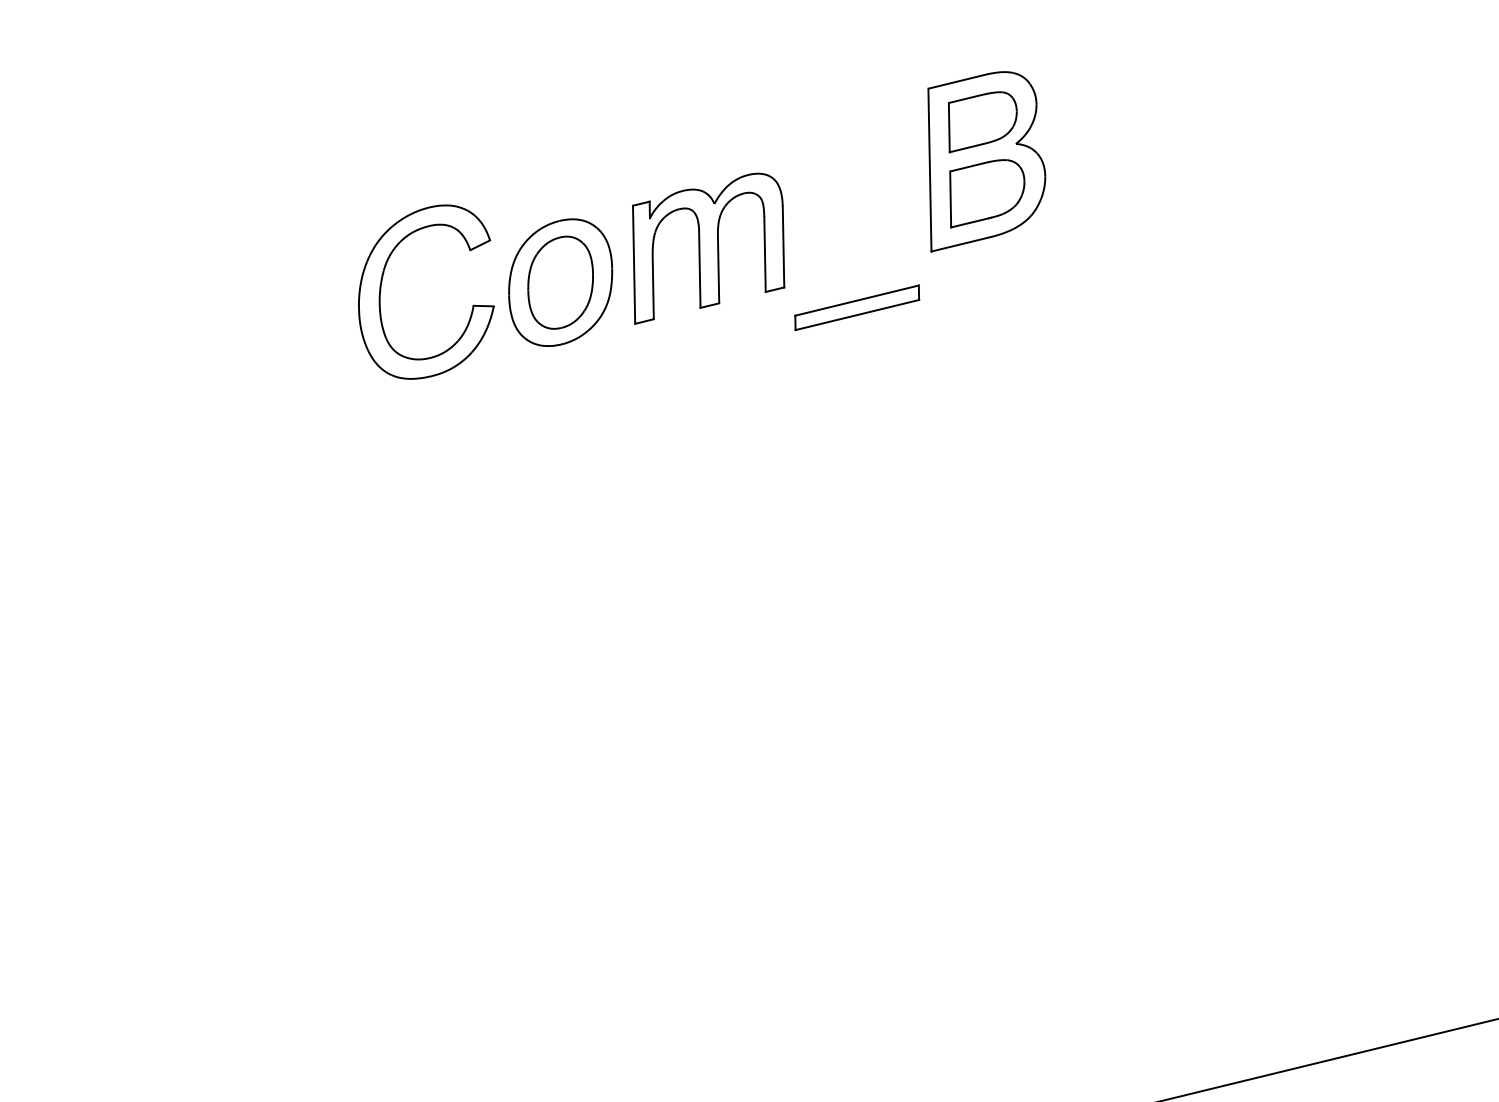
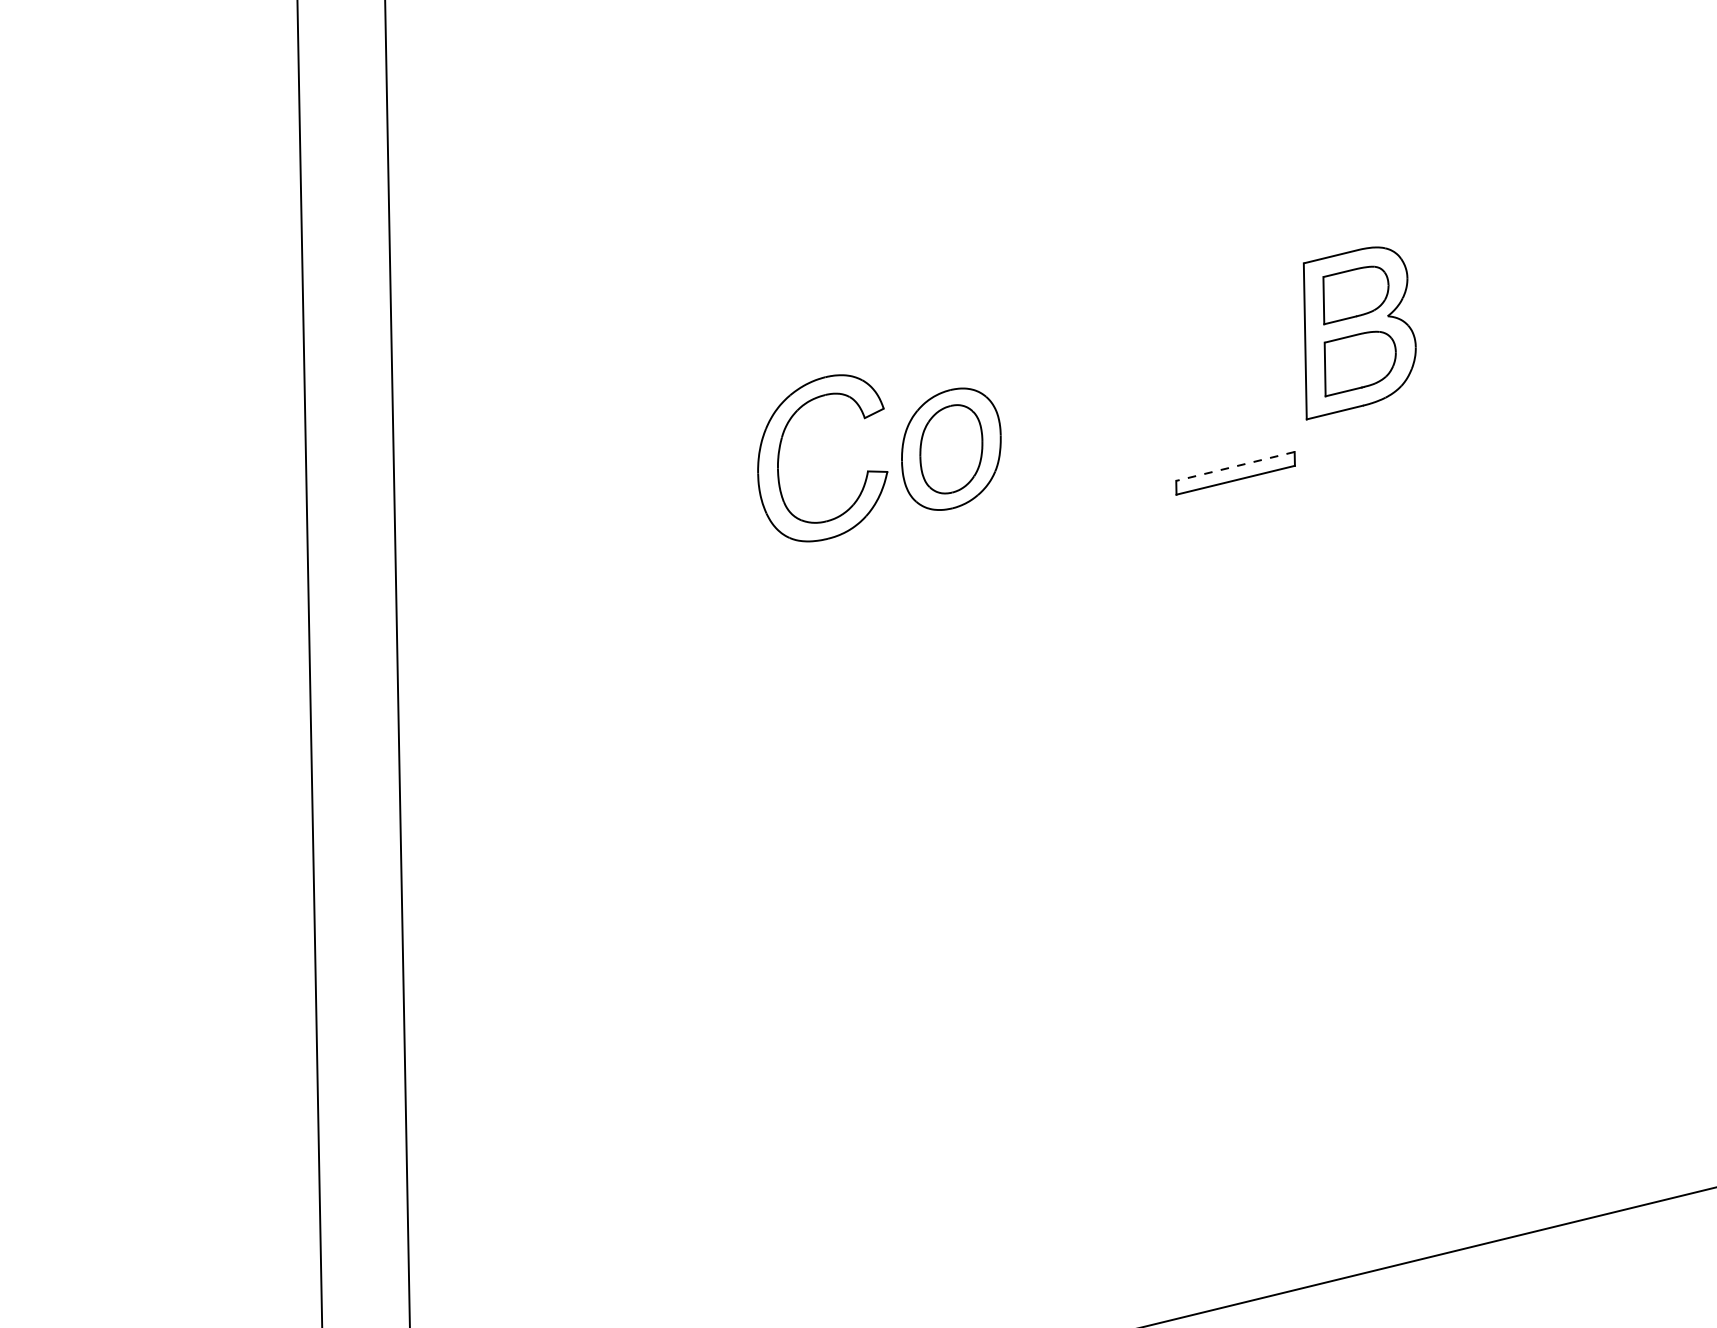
part: (707, 248) -> (1092, 416), removed
line: (857, 300) -> (1235, 466), solid -> dashed

